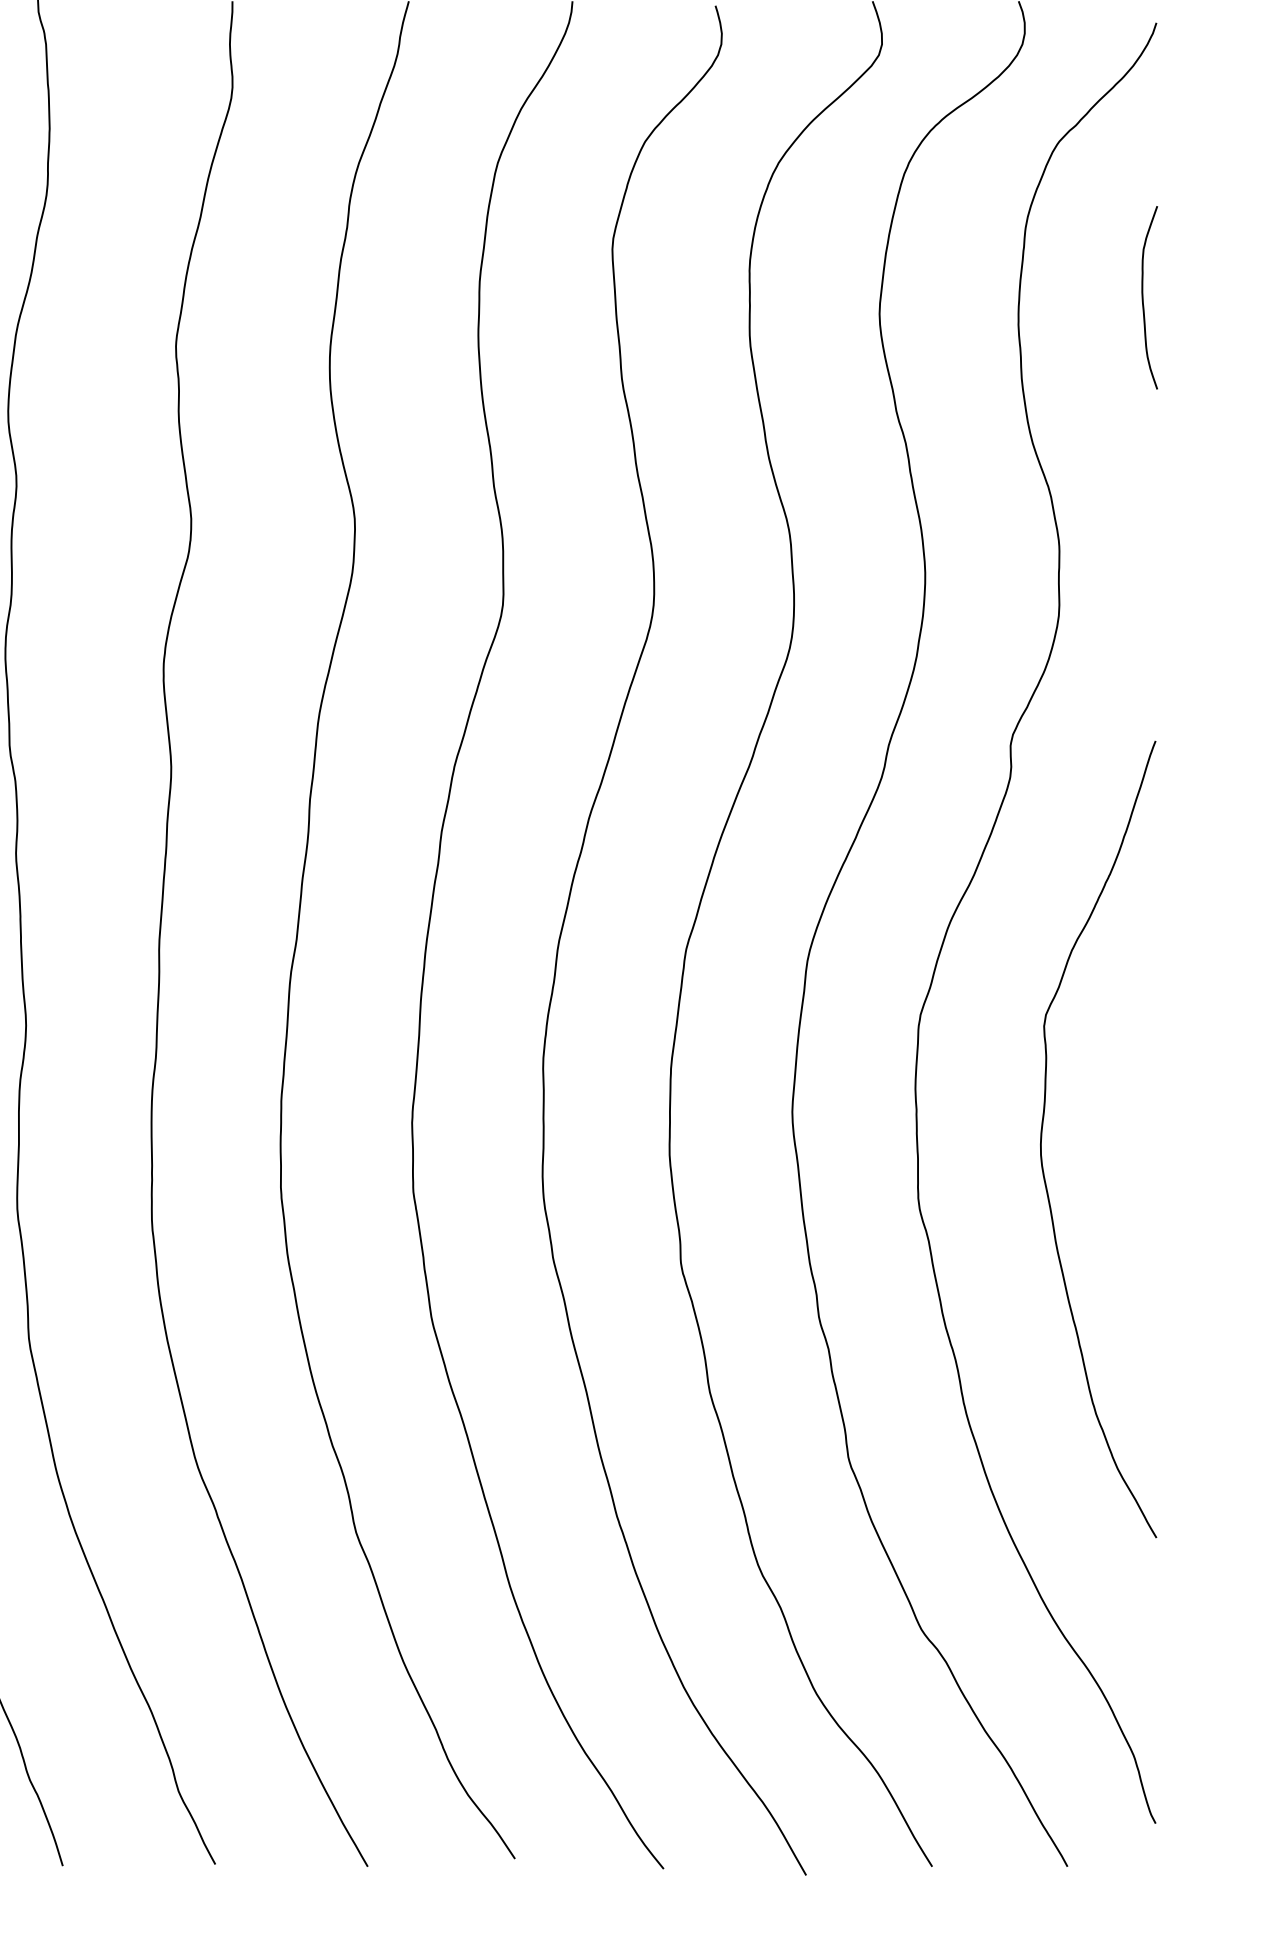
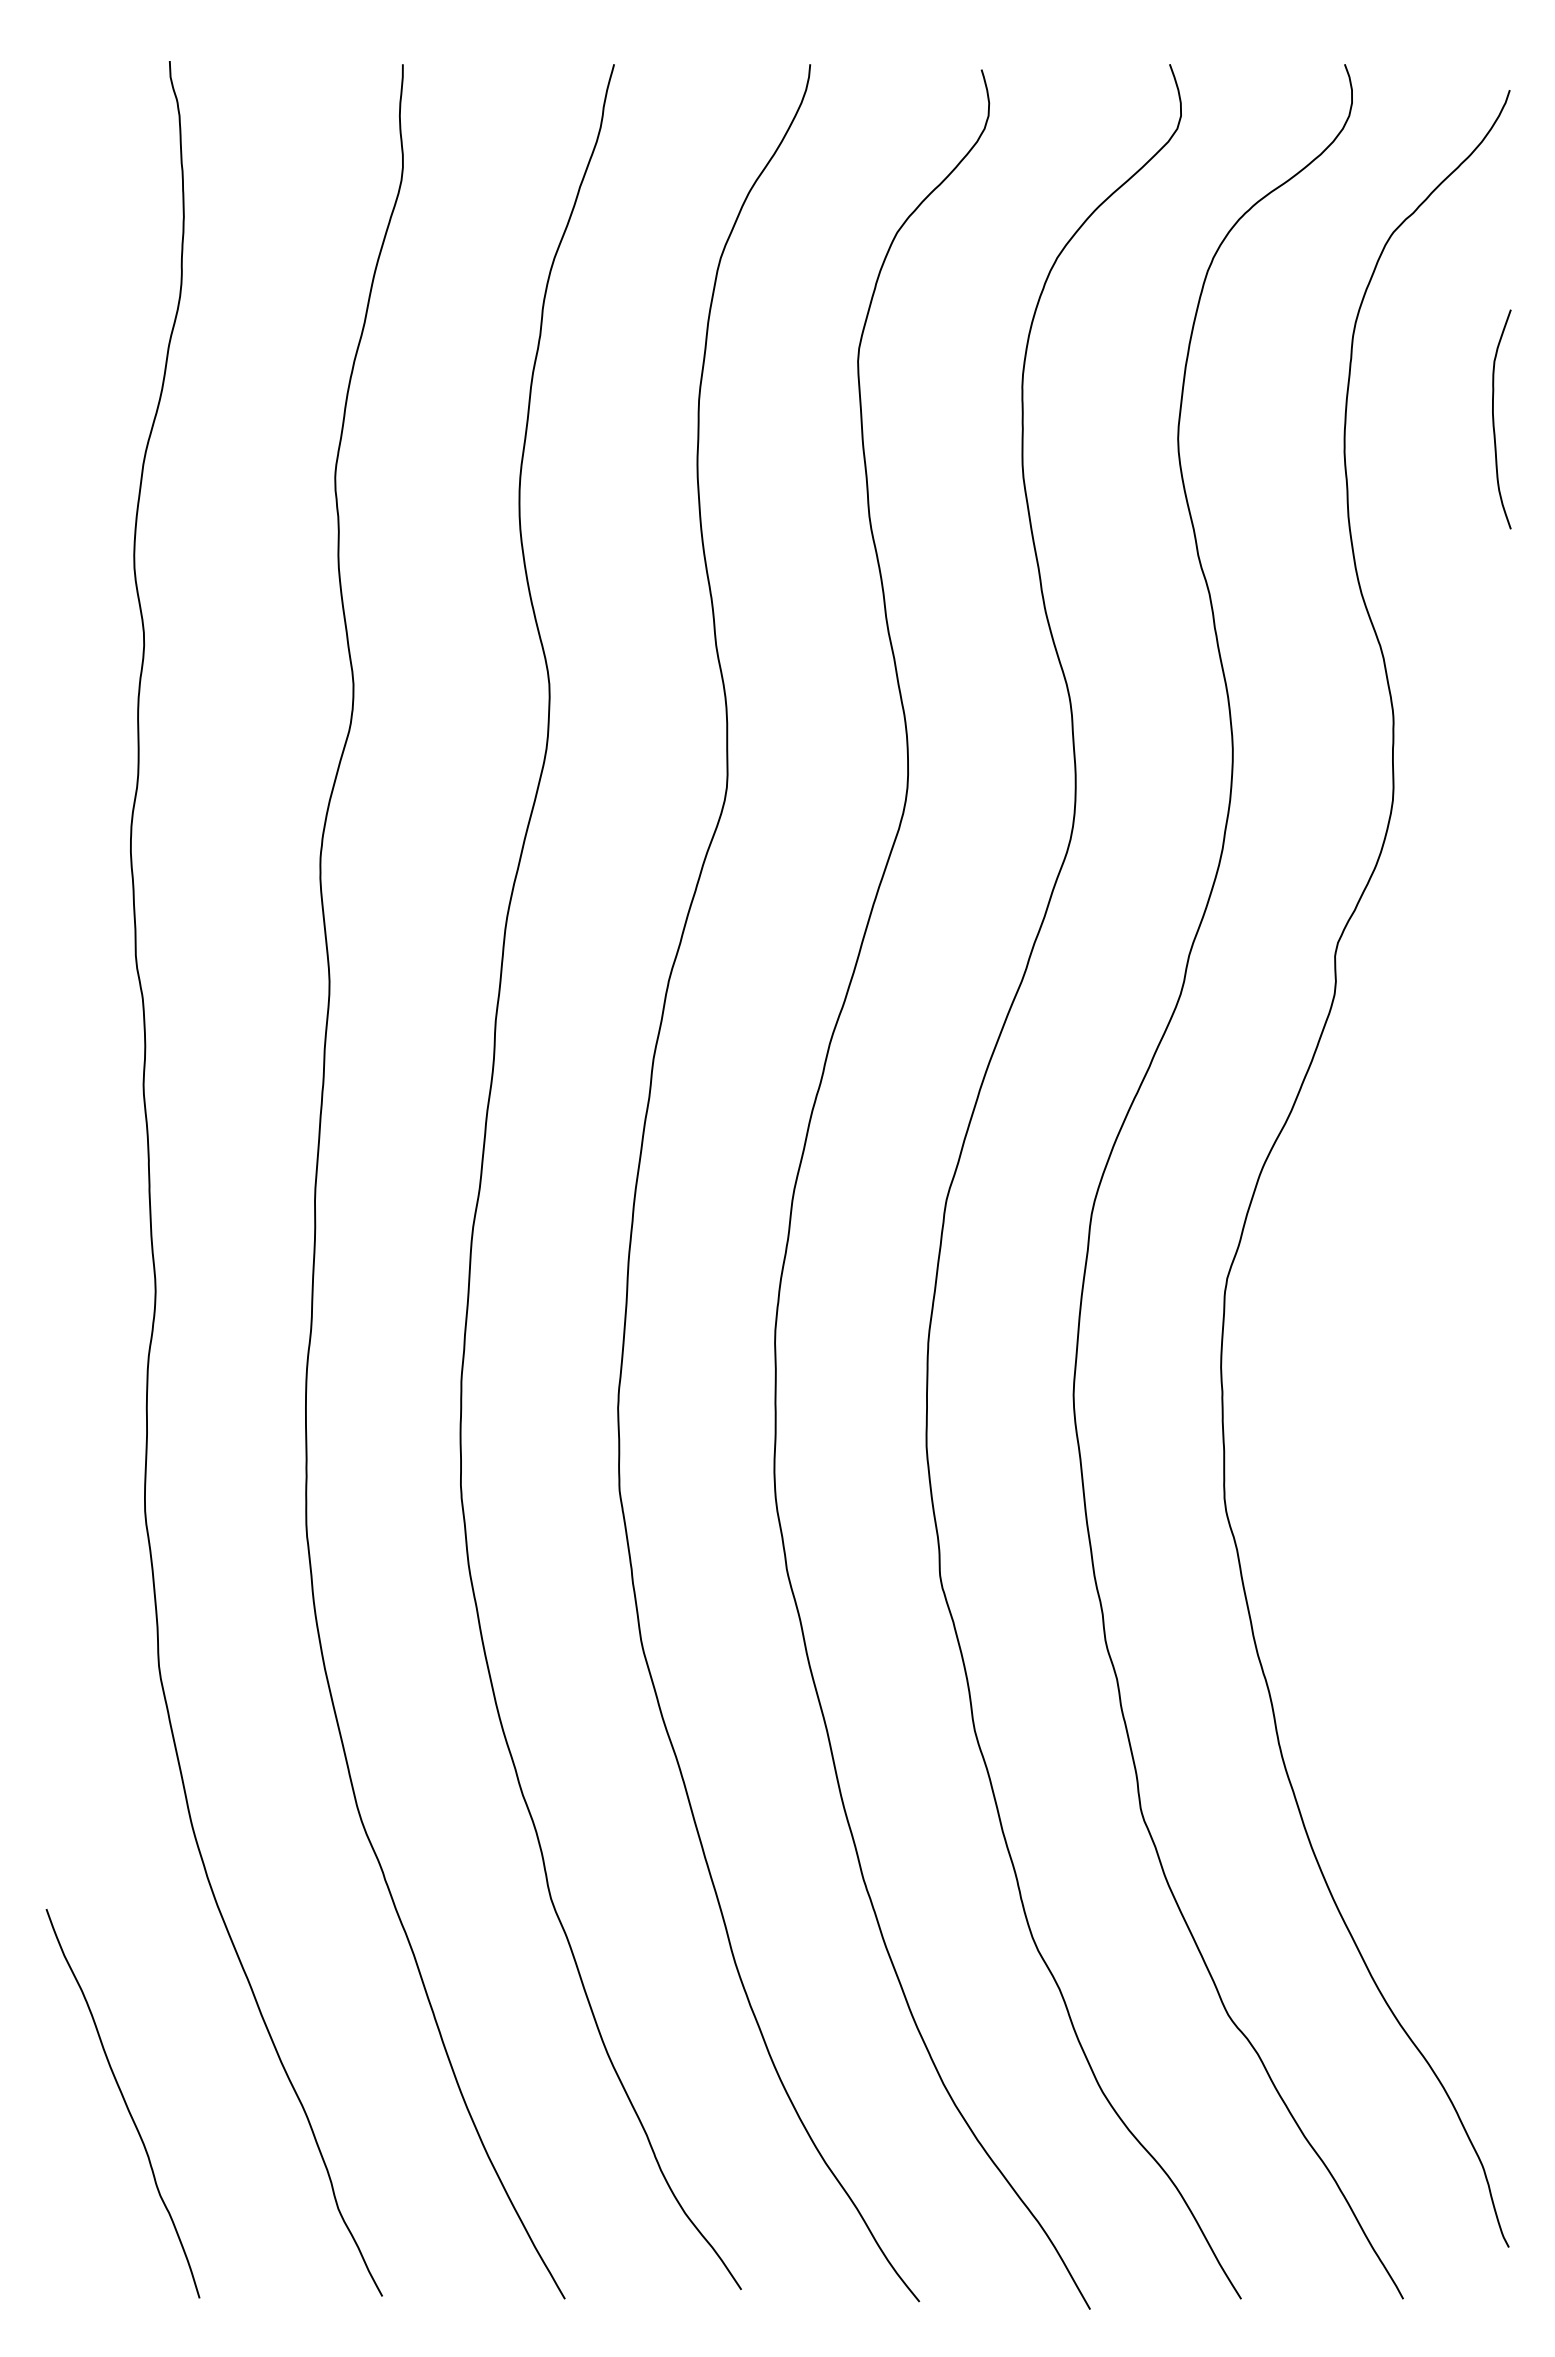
curve: (1042, 1131) -> (1373, 1418), removed

